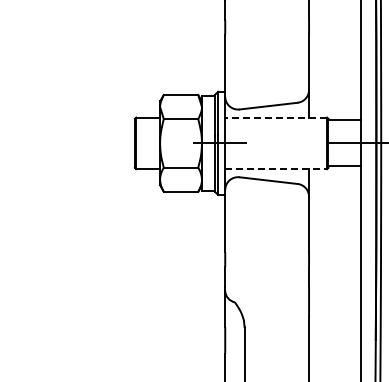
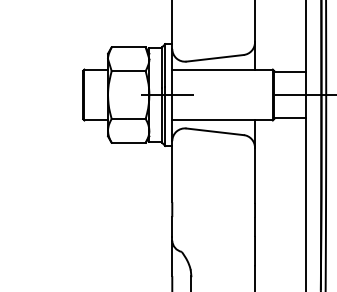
line: (276, 117) -> (222, 69), dashed -> solid
line: (276, 169) -> (222, 120), dashed -> solid

